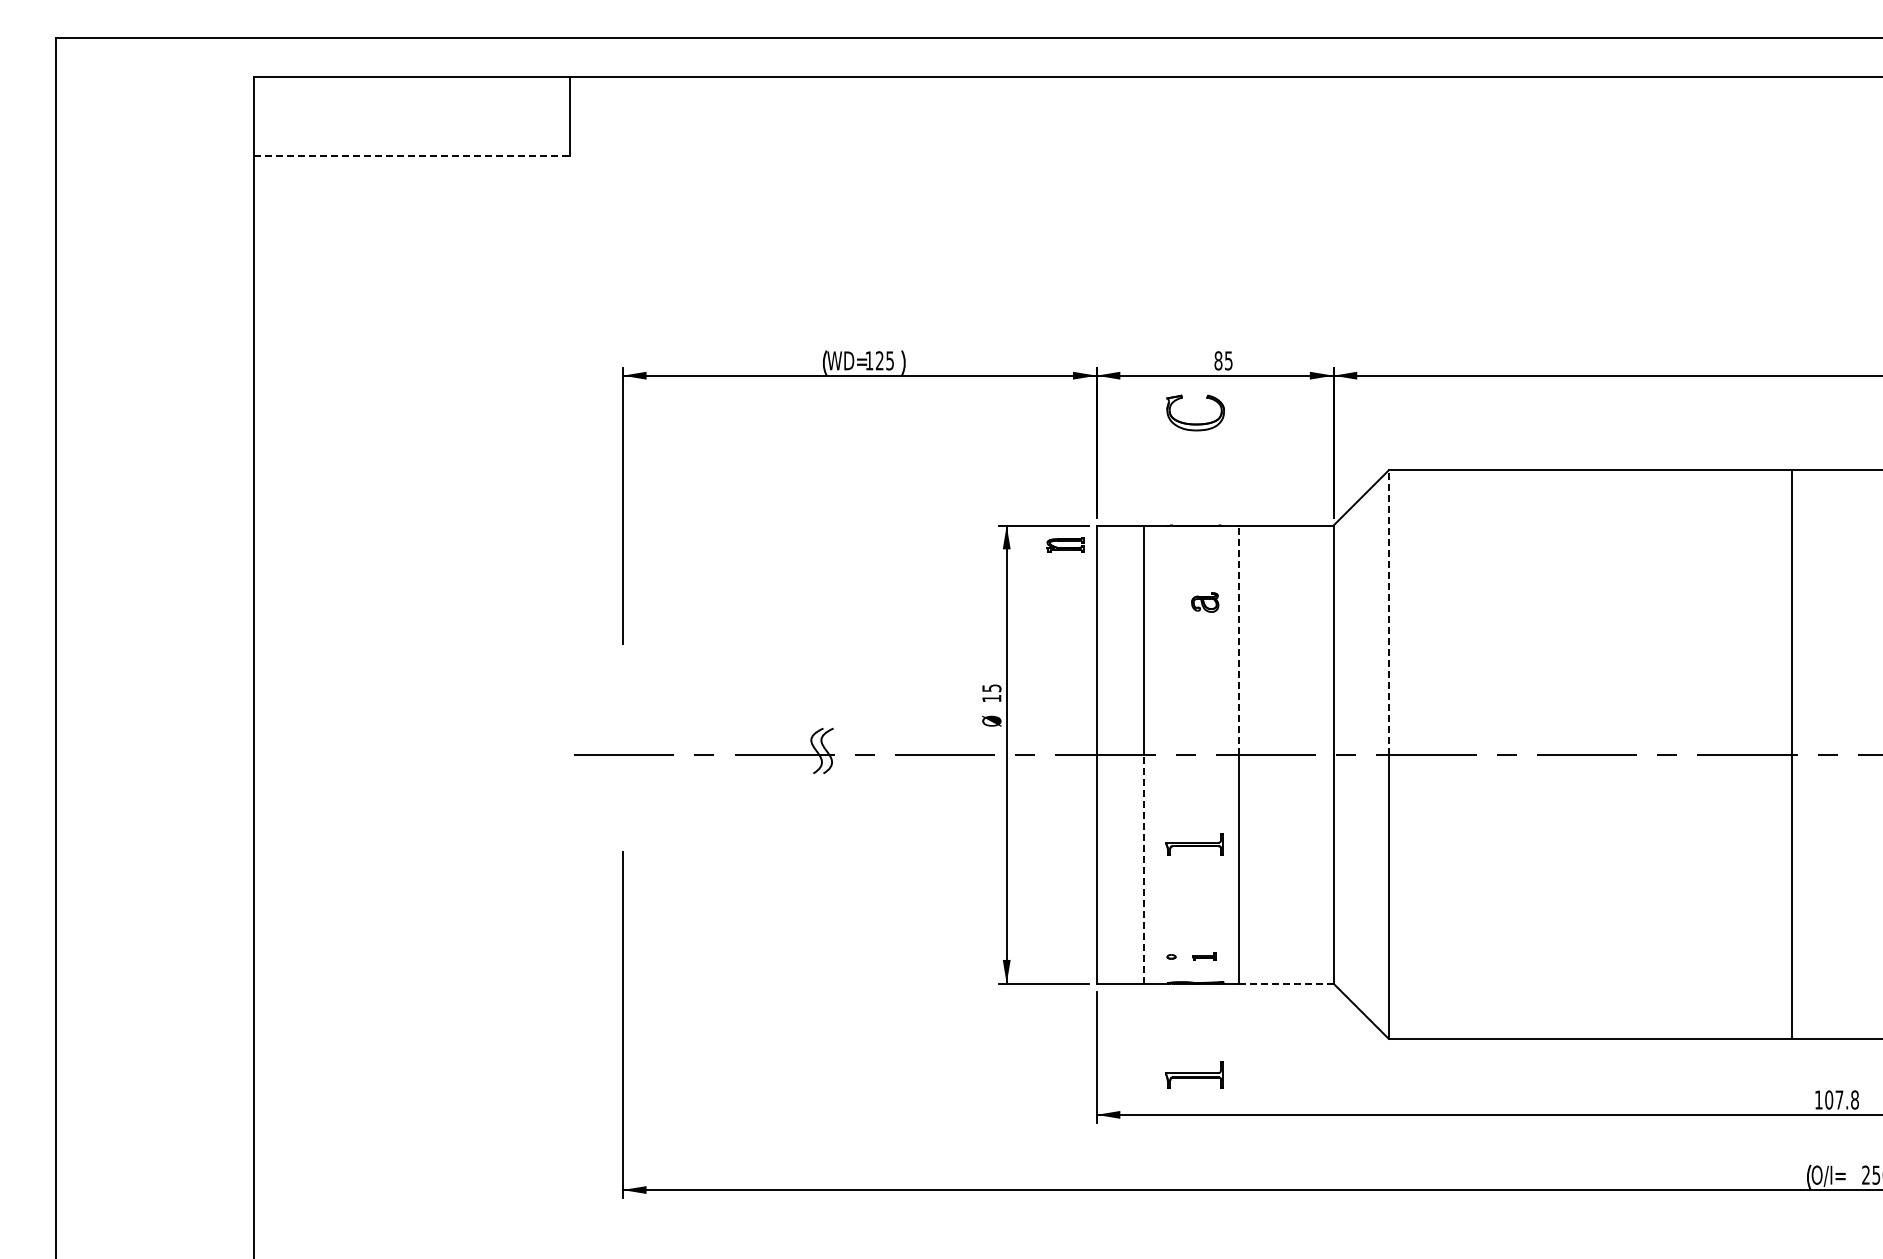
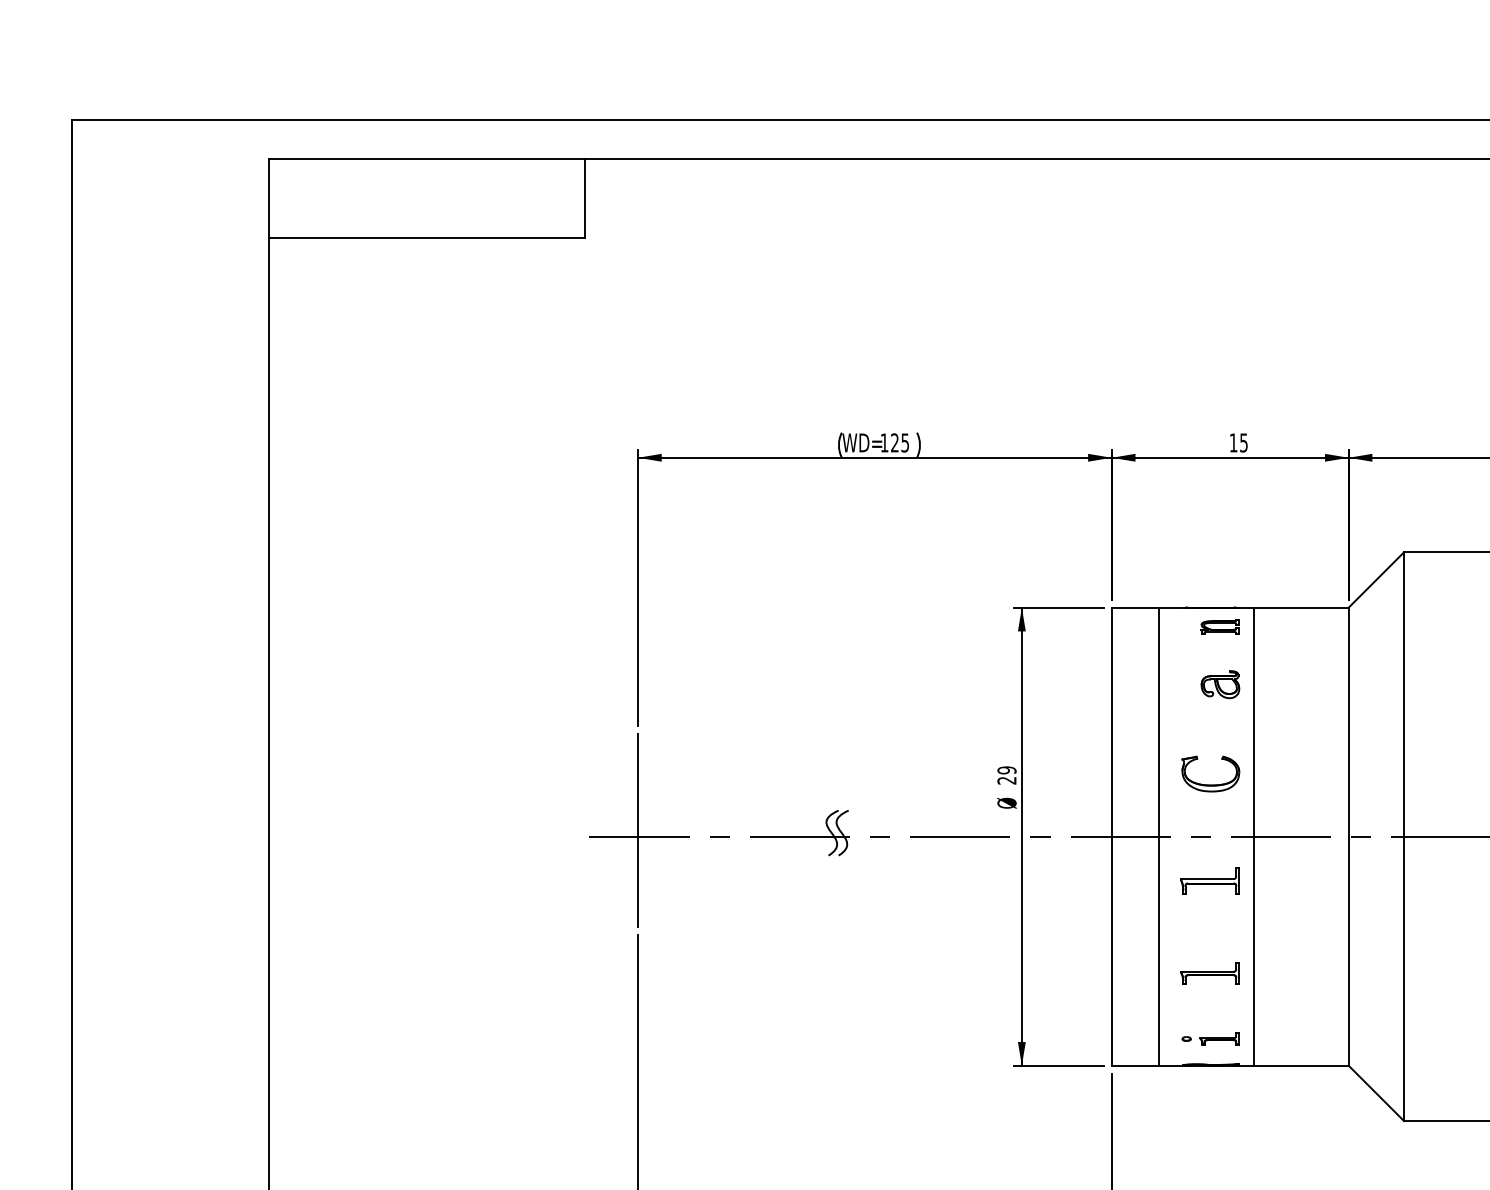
line: (411, 156) -> (426, 238), dashed -> solid
text: (1218, 360) -> (1233, 442), 85 -> 15
part: (1195, 423) -> (1210, 784), moved
part: (1065, 544) -> (1219, 626), moved
part: (1204, 602) -> (1219, 684), size x1.43
line: (1388, 611) -> (1403, 693), dashed -> solid
line: (1238, 639) -> (1253, 721), dashed -> solid
text: (991, 693) -> (1006, 775), 15 -> 29
line: (622, 747) -> (637, 829), added
part: (1194, 844) -> (1209, 973), moved
line: (1144, 868) -> (1159, 950), dashed -> solid
part: (1203, 956) -> (1218, 1038), size x1.67
line: (1286, 983) -> (1301, 1065), dashed -> solid
part: (1194, 1074) -> (1209, 880), moved

